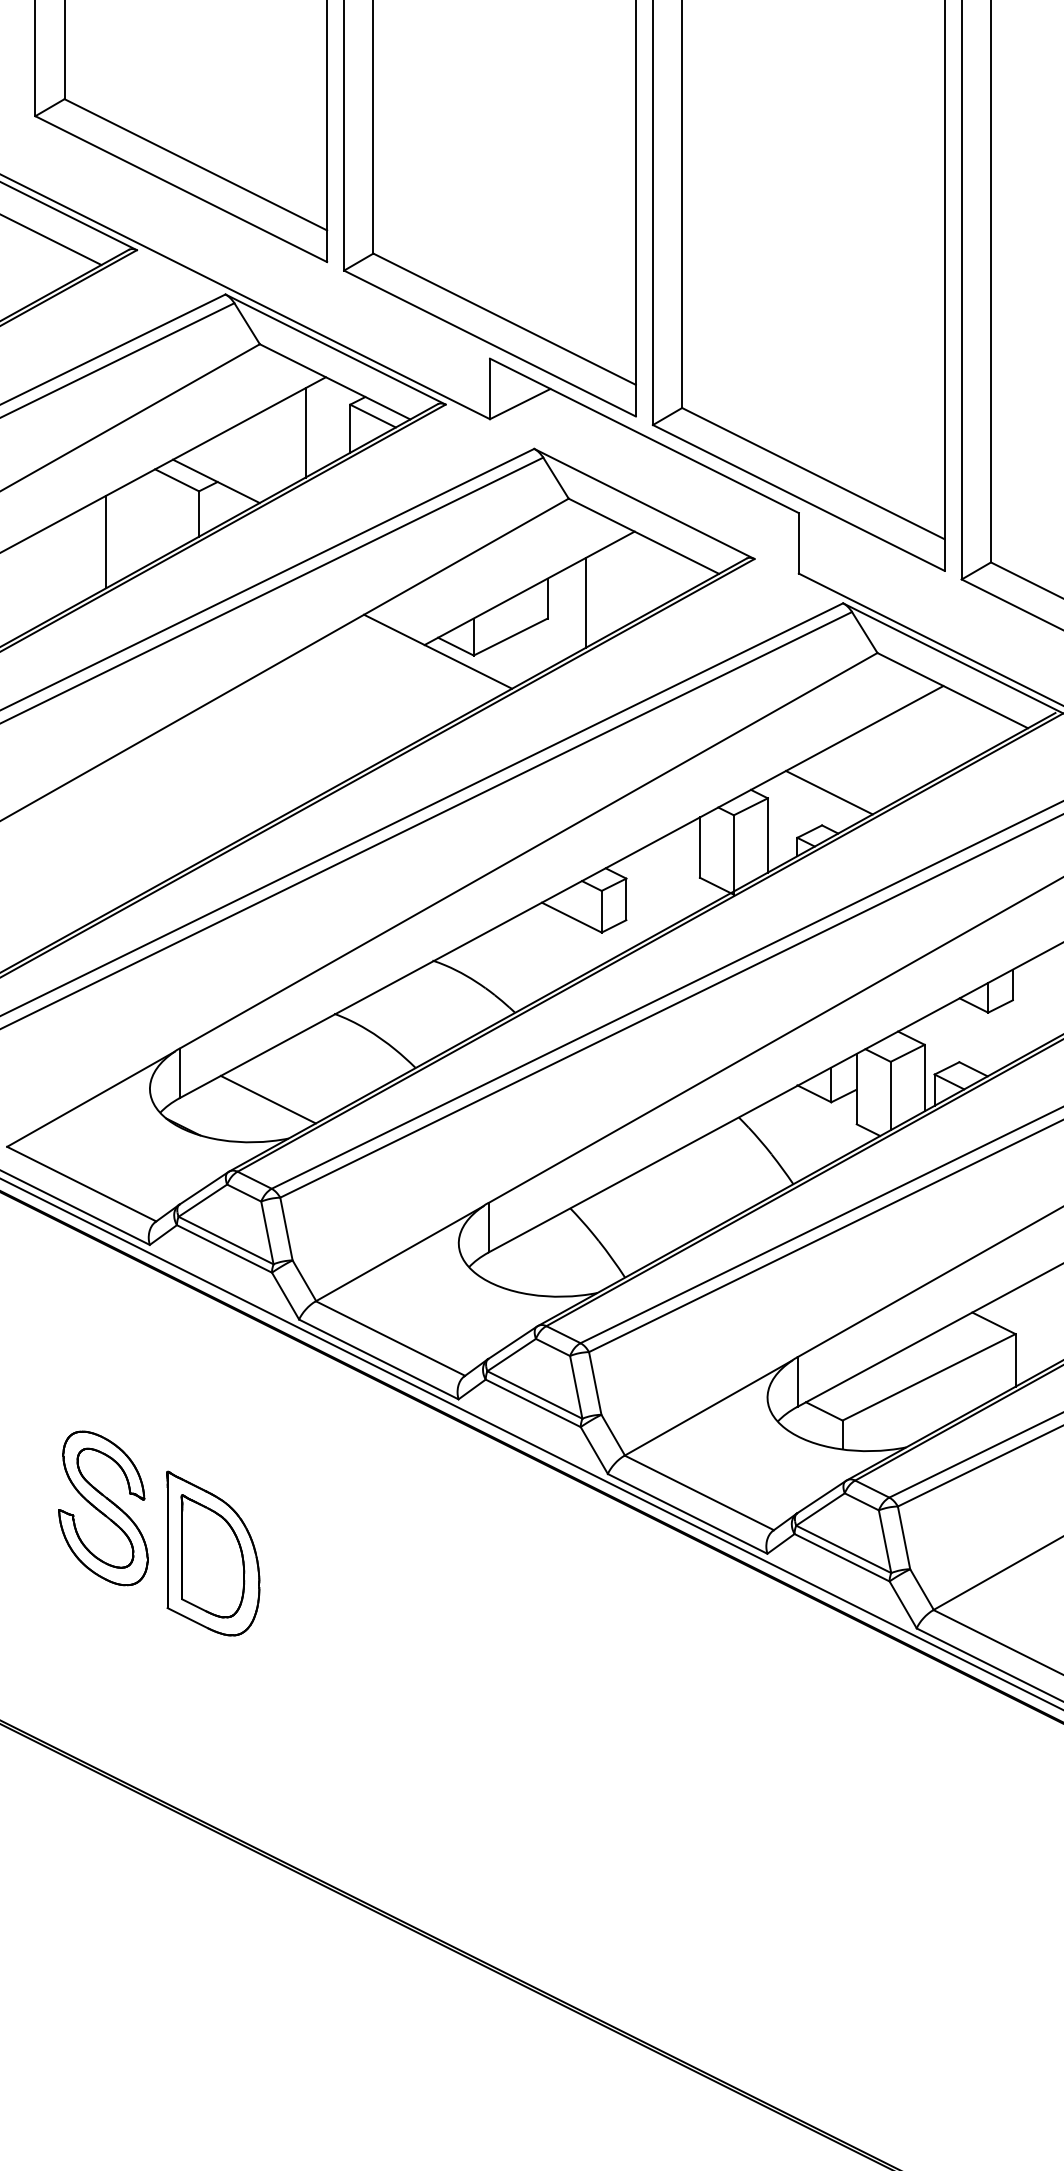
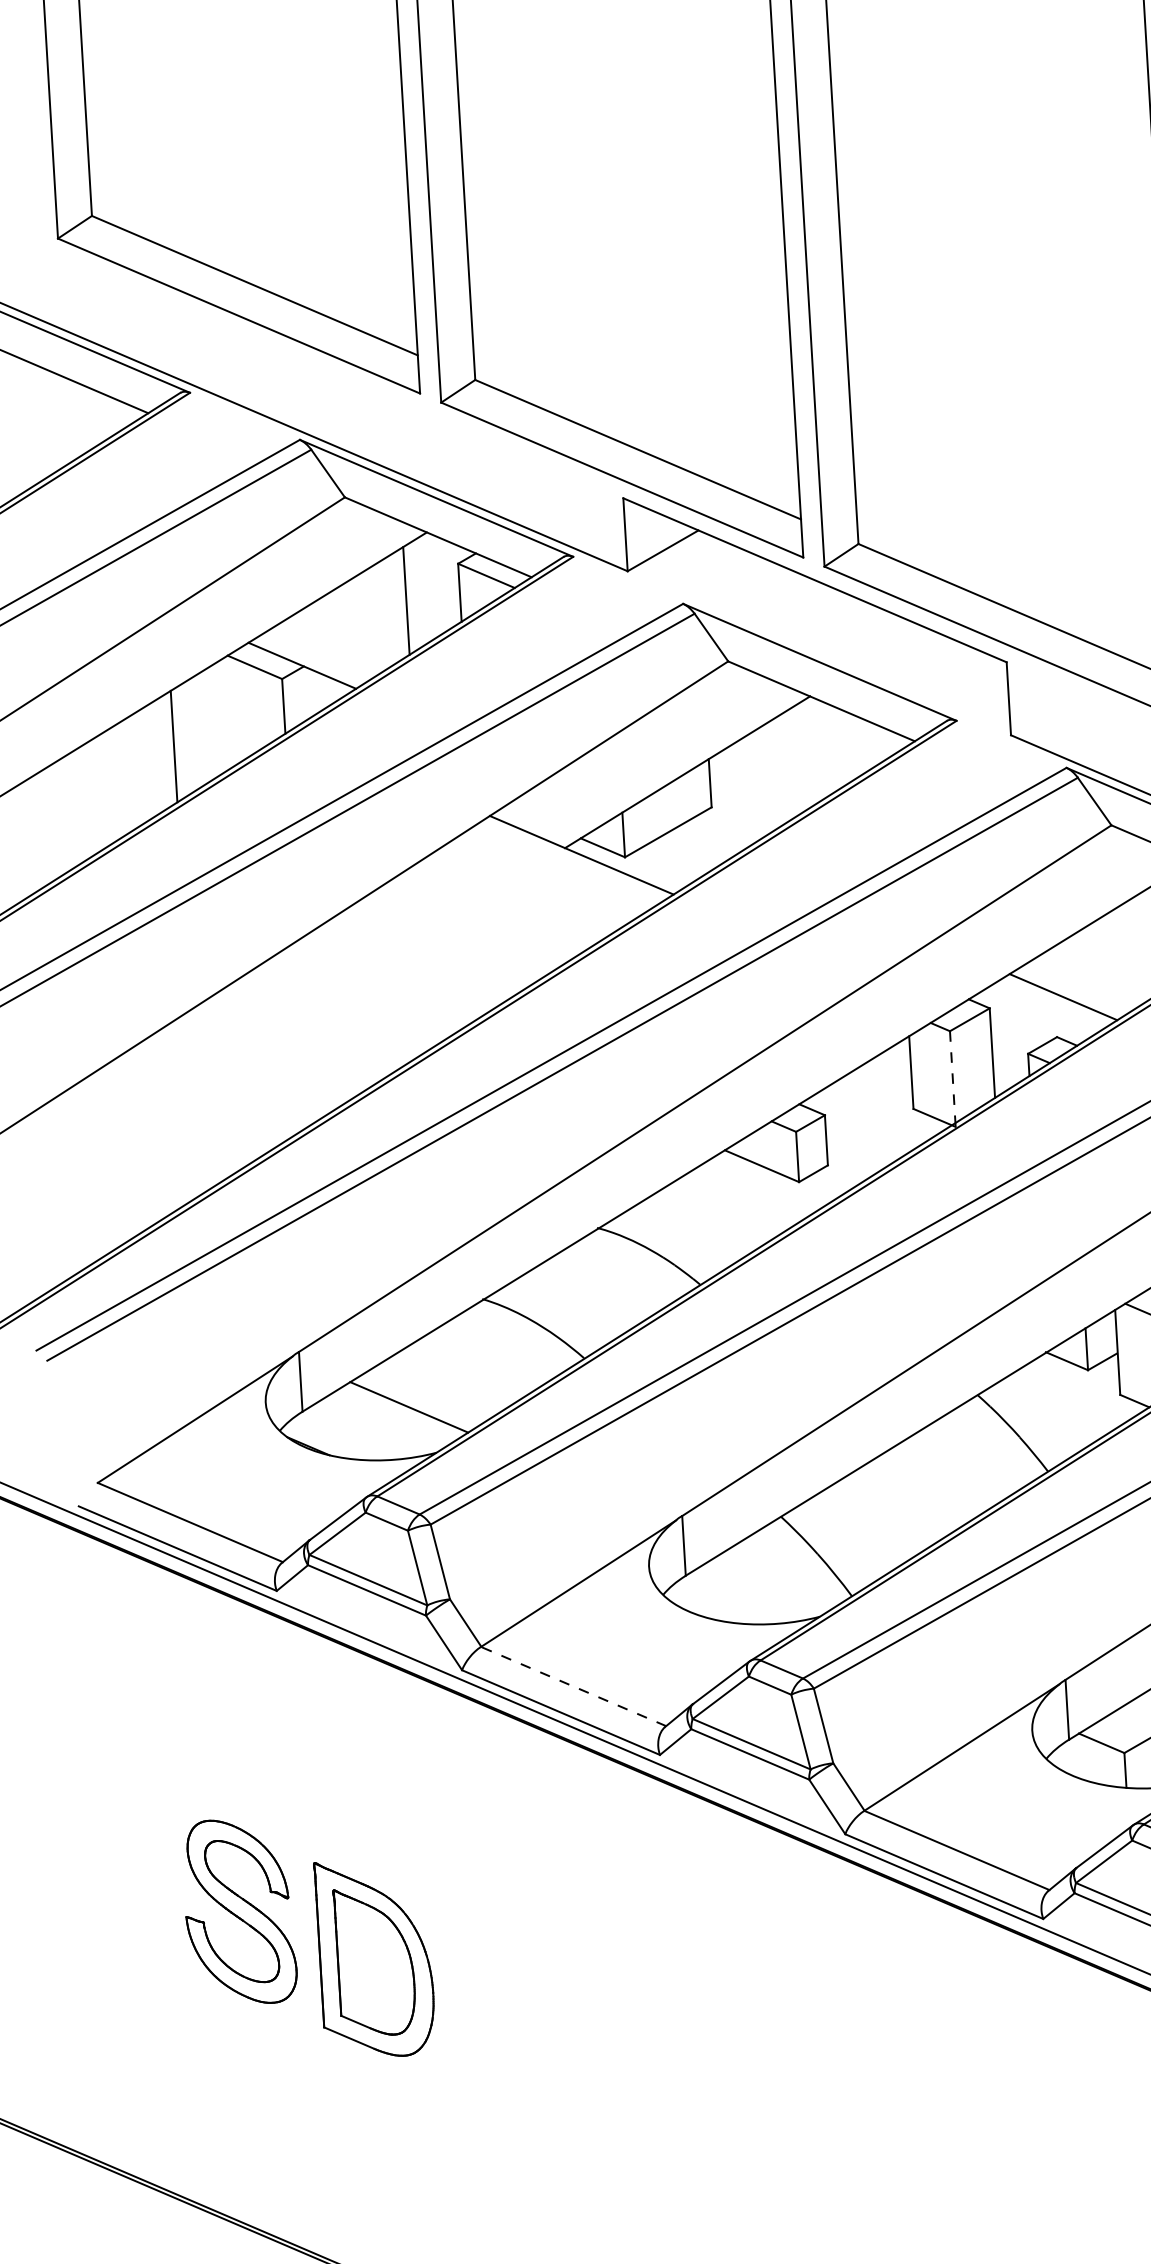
line: (585, 602) -> (755, 785), removed
line: (733, 854) -> (952, 1078), solid -> dashed
line: (390, 1338) -> (573, 1686), solid -> dashed

